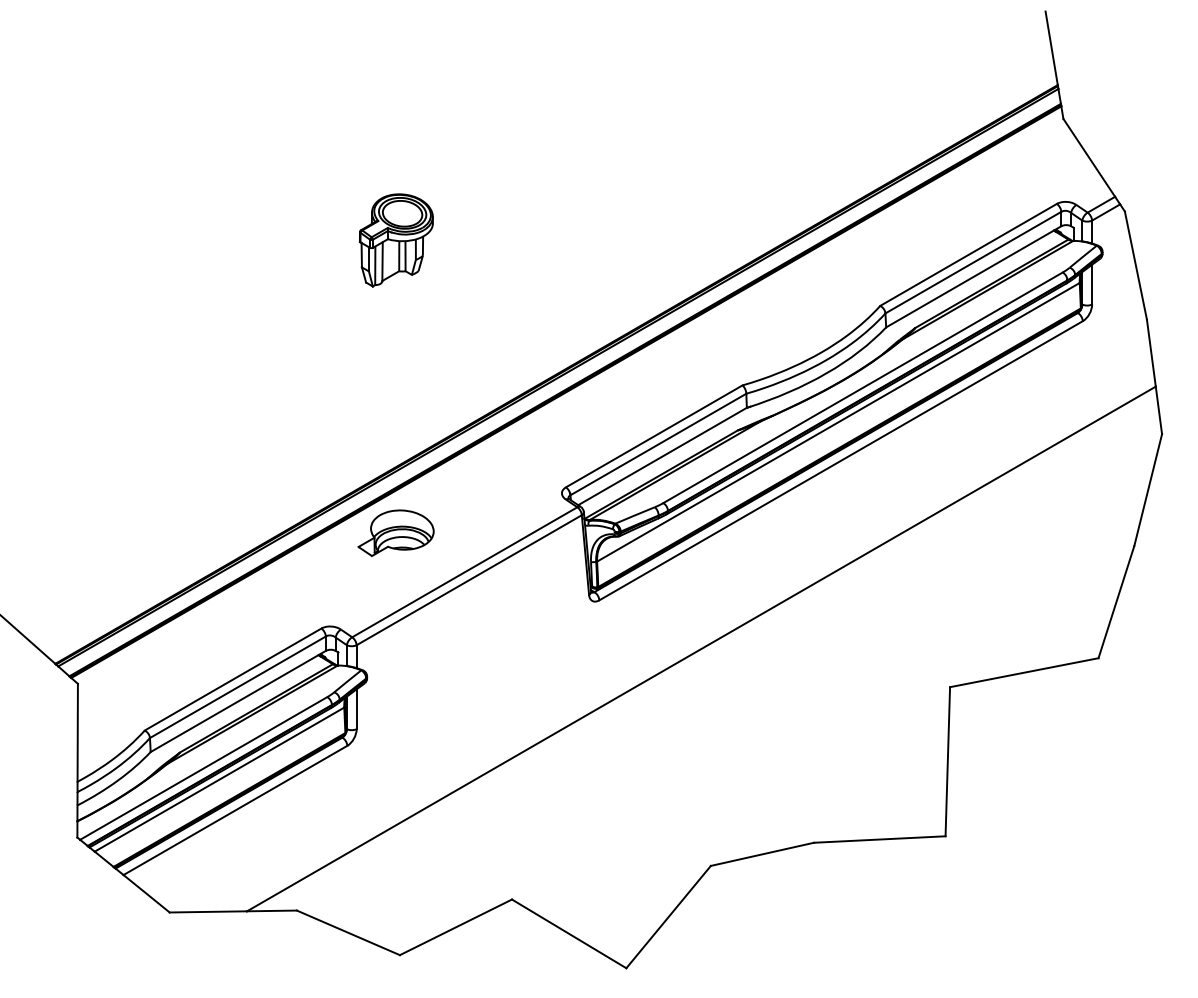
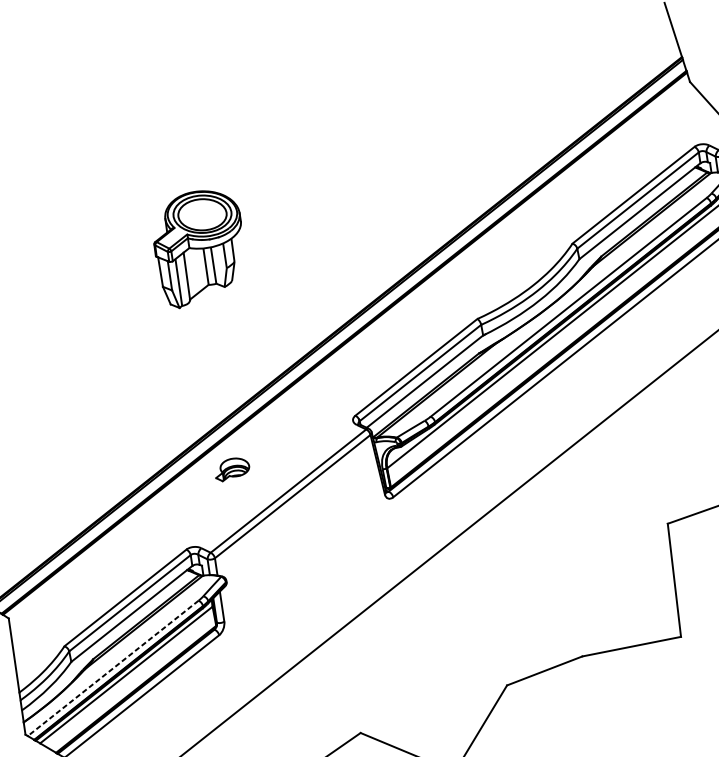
part: (396, 240) -> (199, 248), size x1.6
part: (395, 533) -> (231, 469), size x0.6
line: (203, 768) -> (113, 668), solid -> dashed

